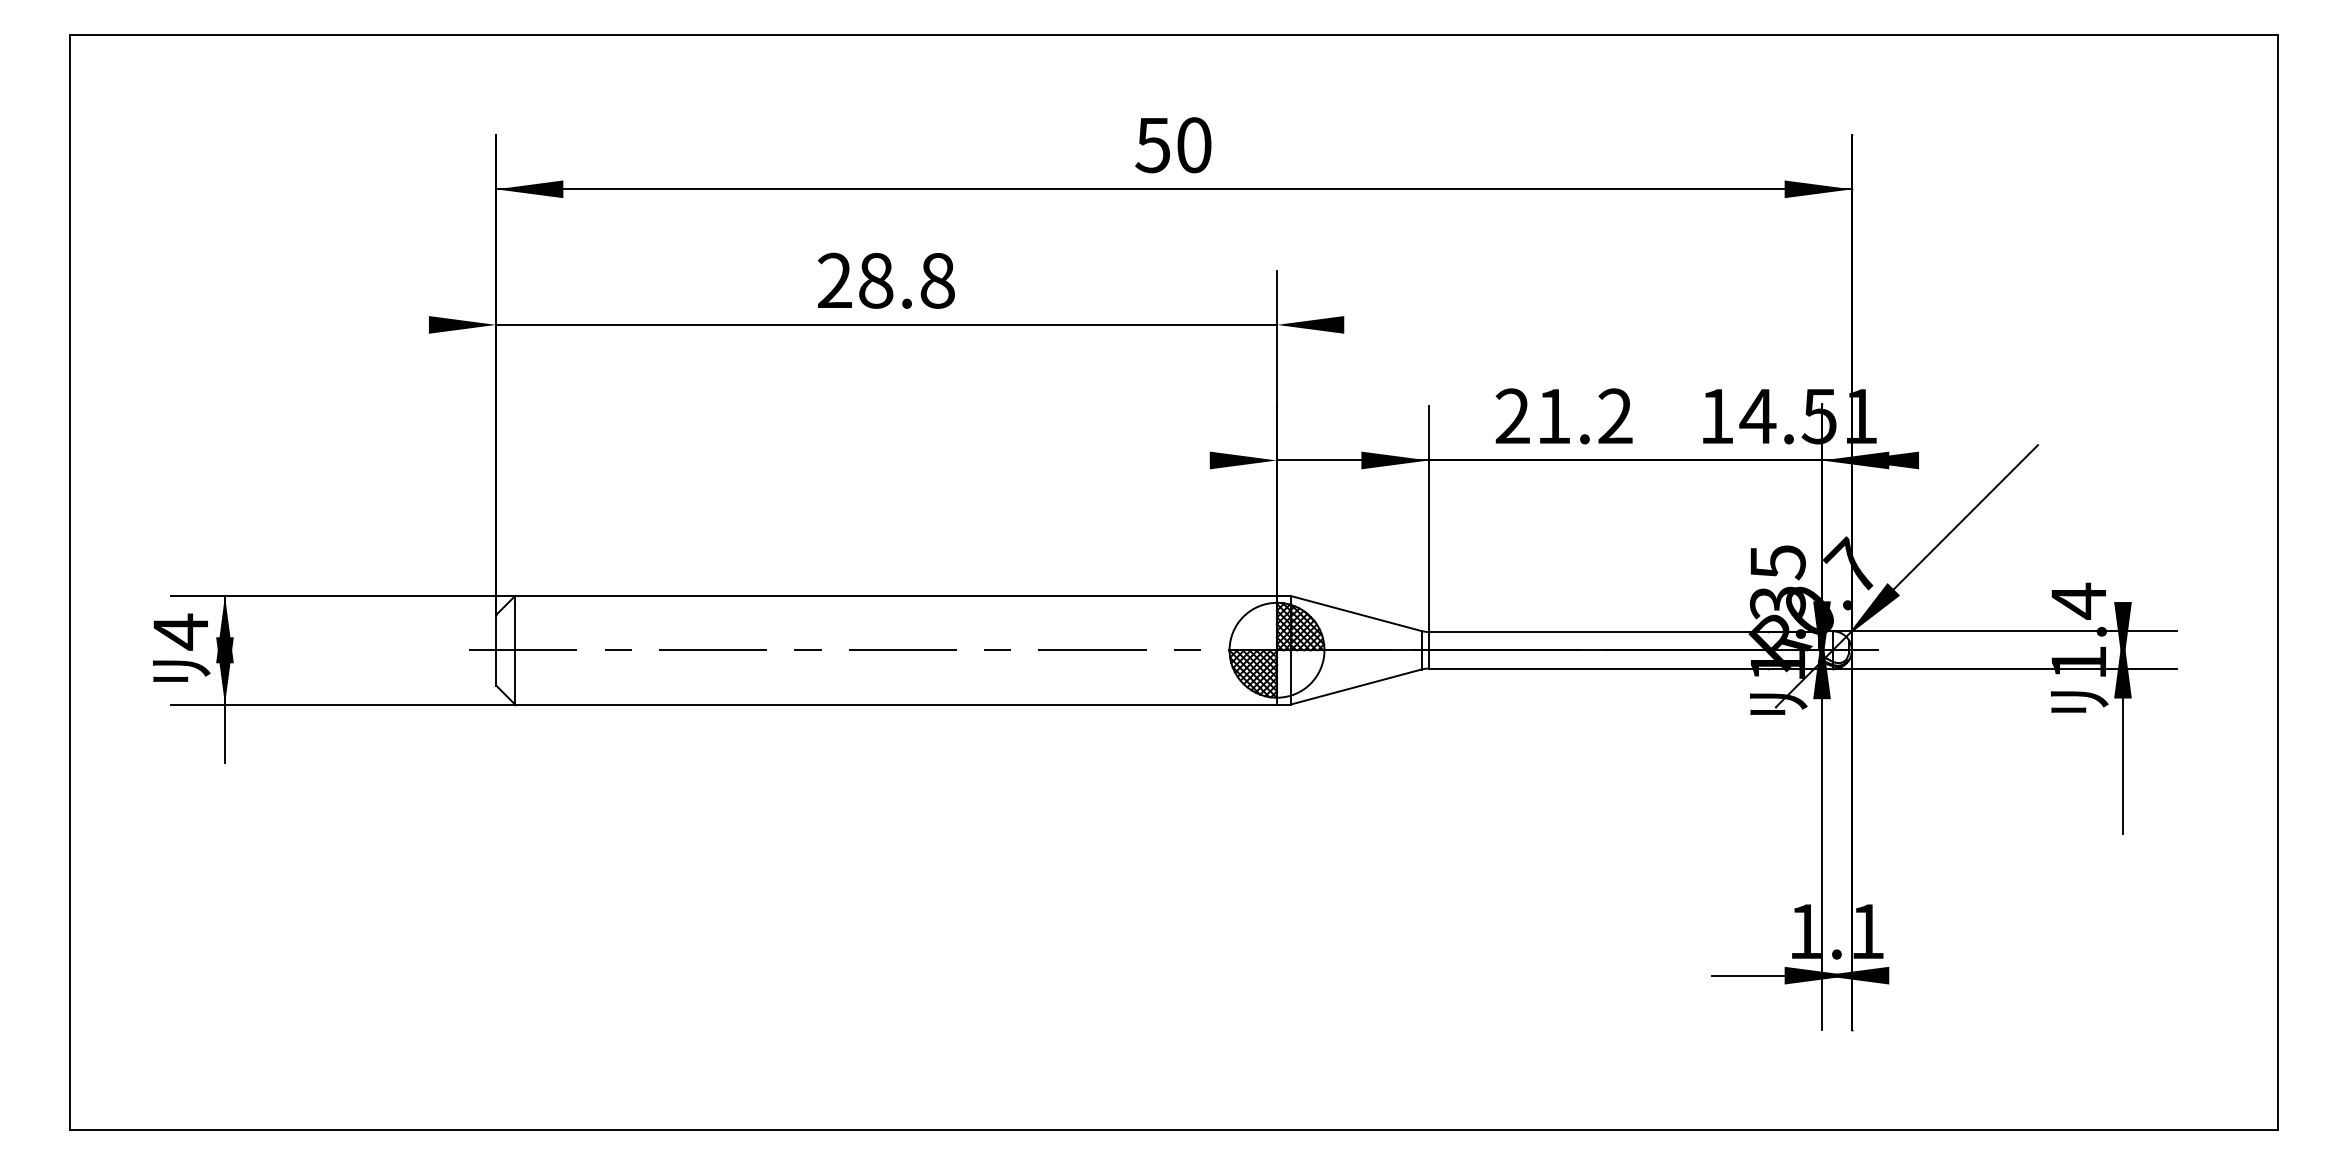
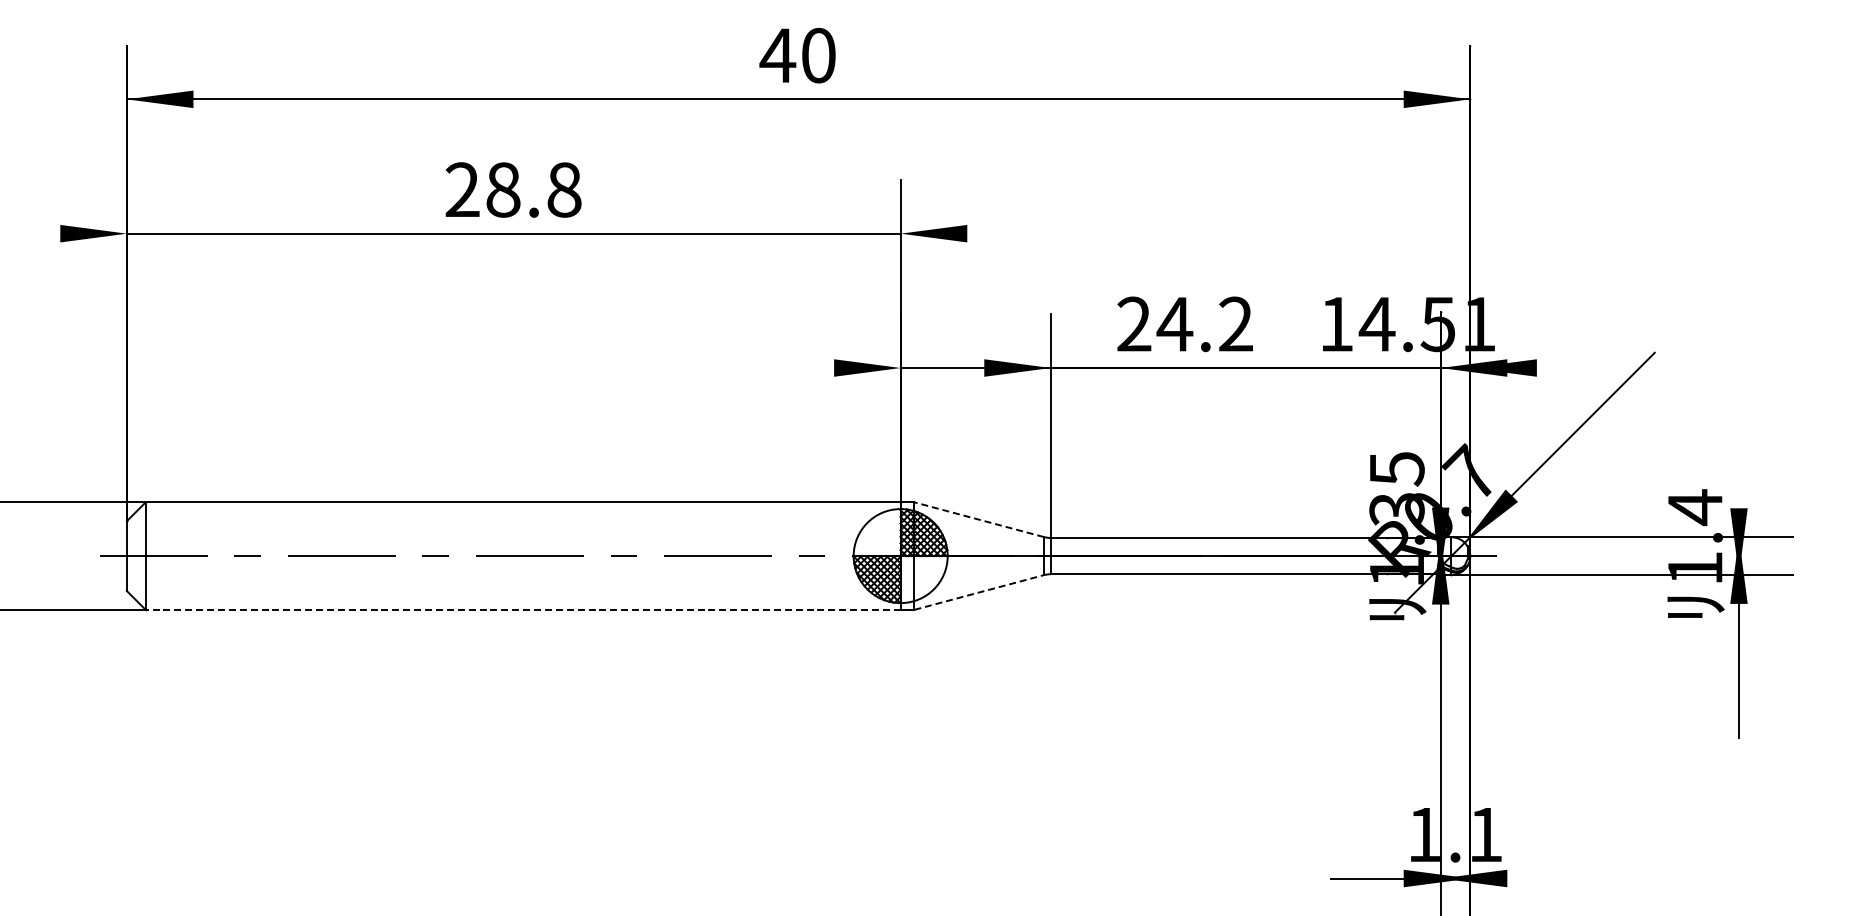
text: (1152, 145) -> (777, 55), 50 -> 40
text: (1553, 416) -> (1174, 324), 21.2 -> 24.2
line: (1356, 613) -> (979, 519), solid -> dashed
line: (1356, 687) -> (979, 592), solid -> dashed
line: (896, 704) -> (523, 609), solid -> dashed

